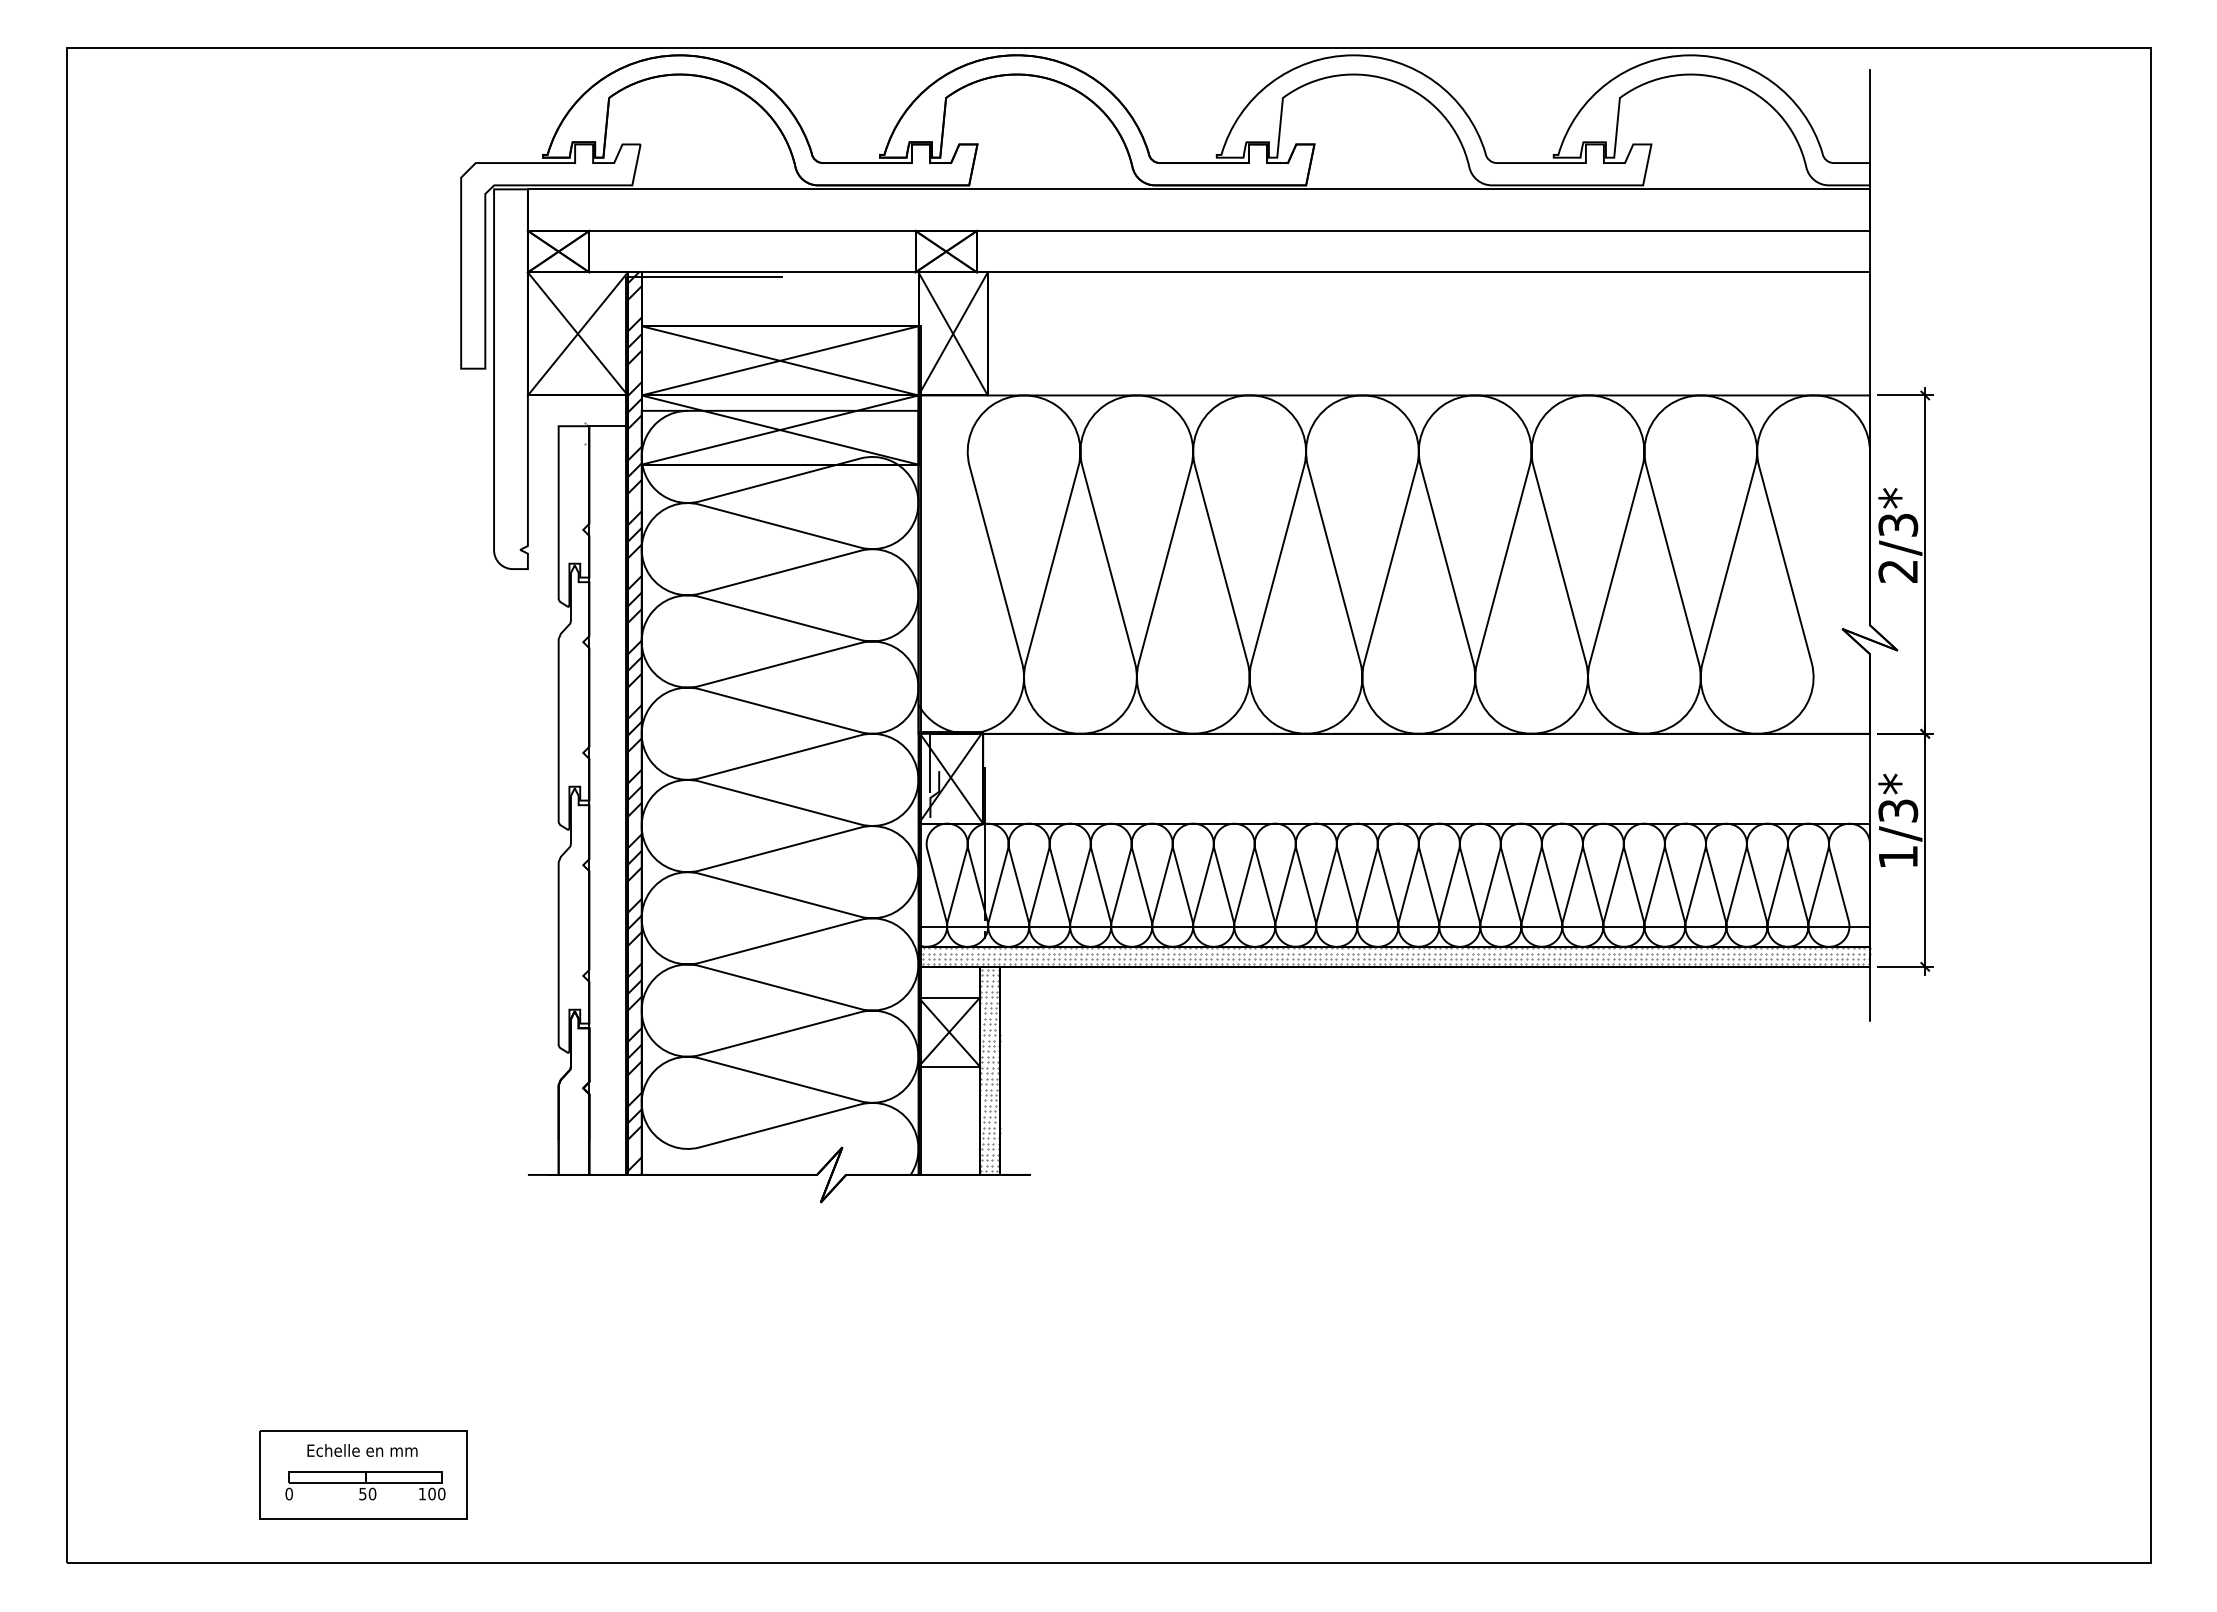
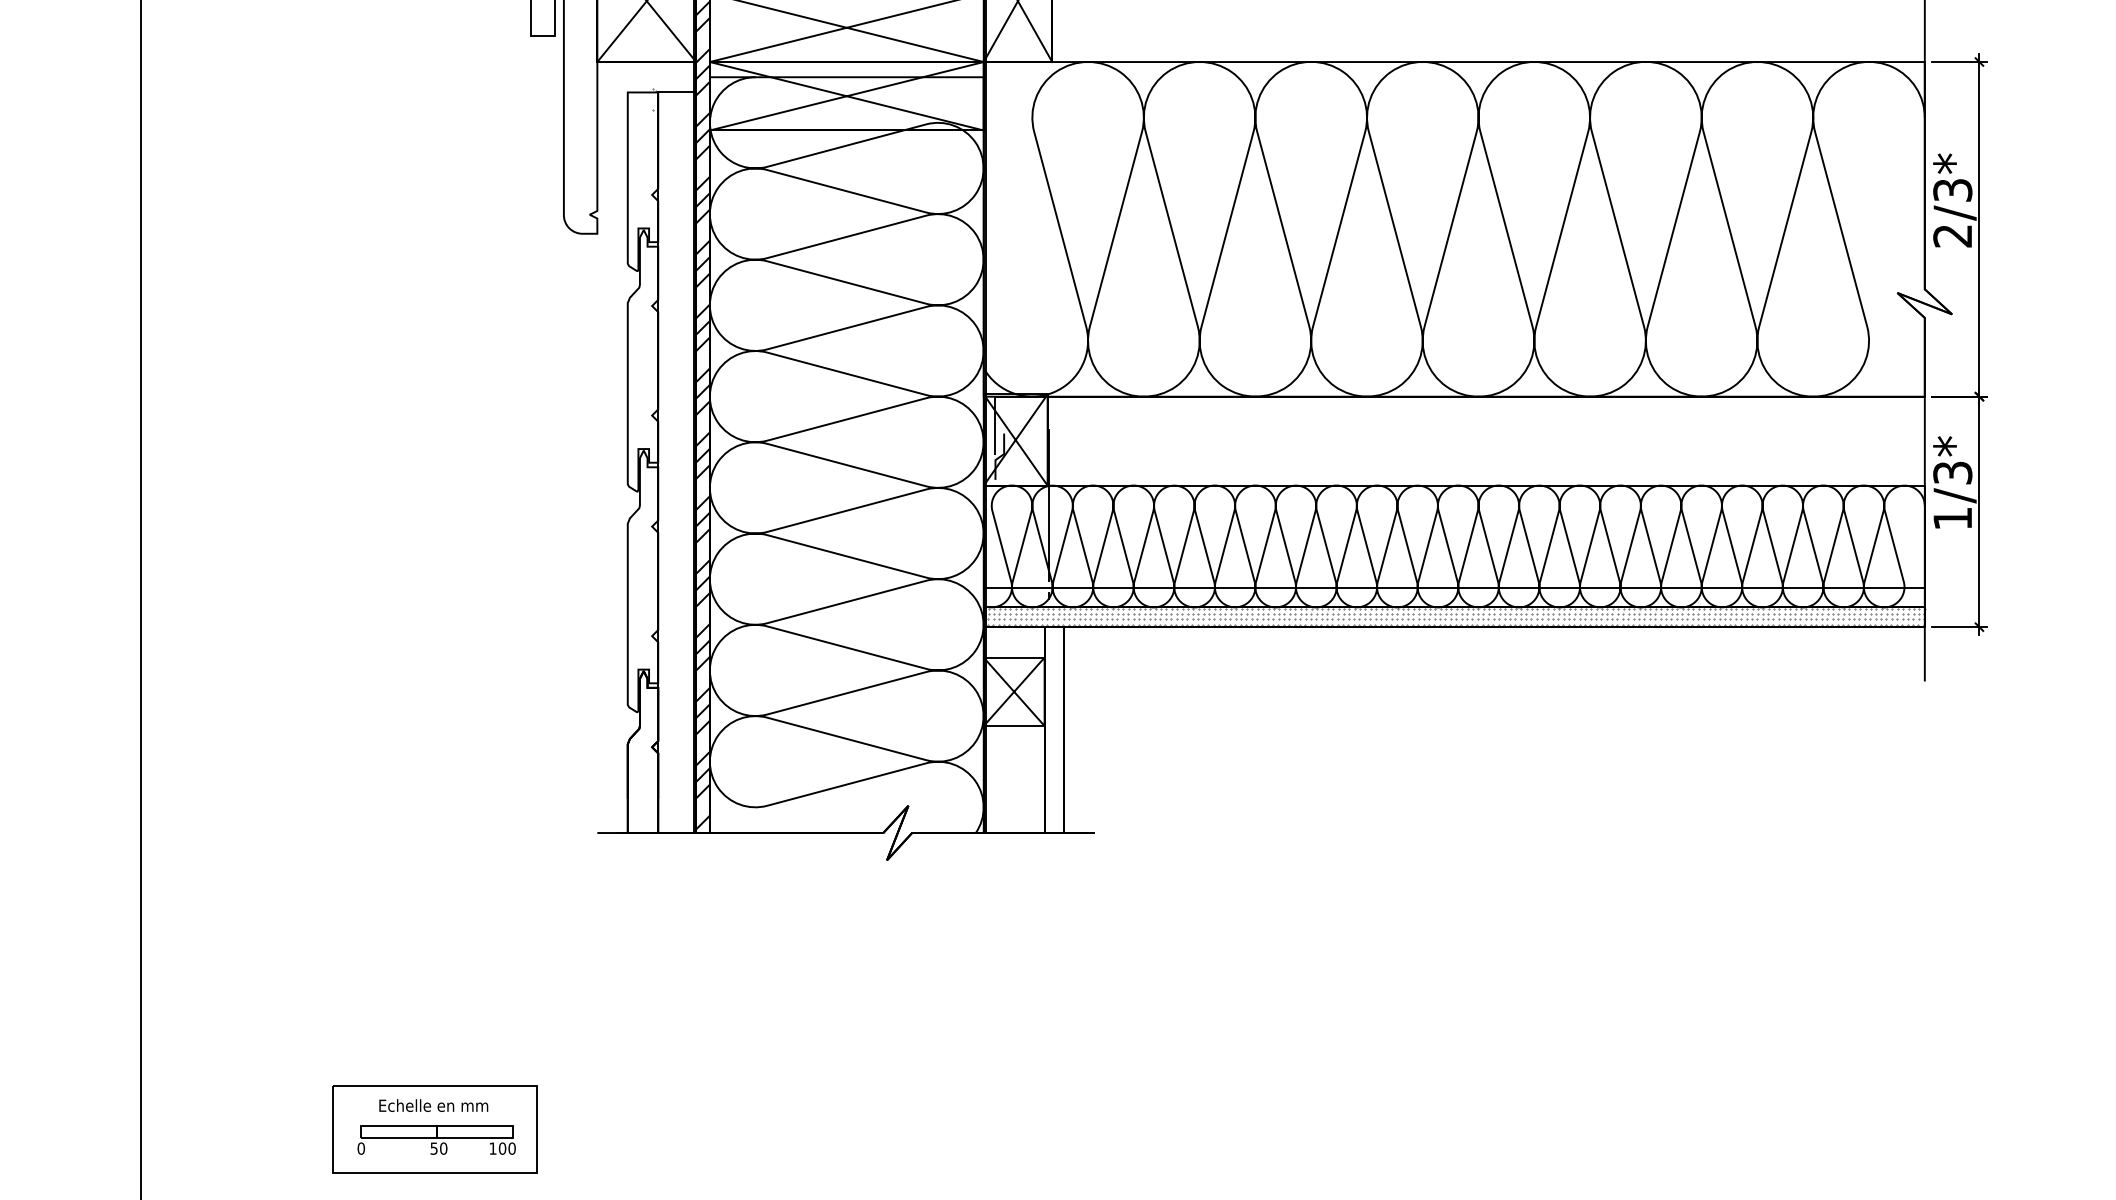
hatch: (990, 1070) -> (1054, 729), removed

